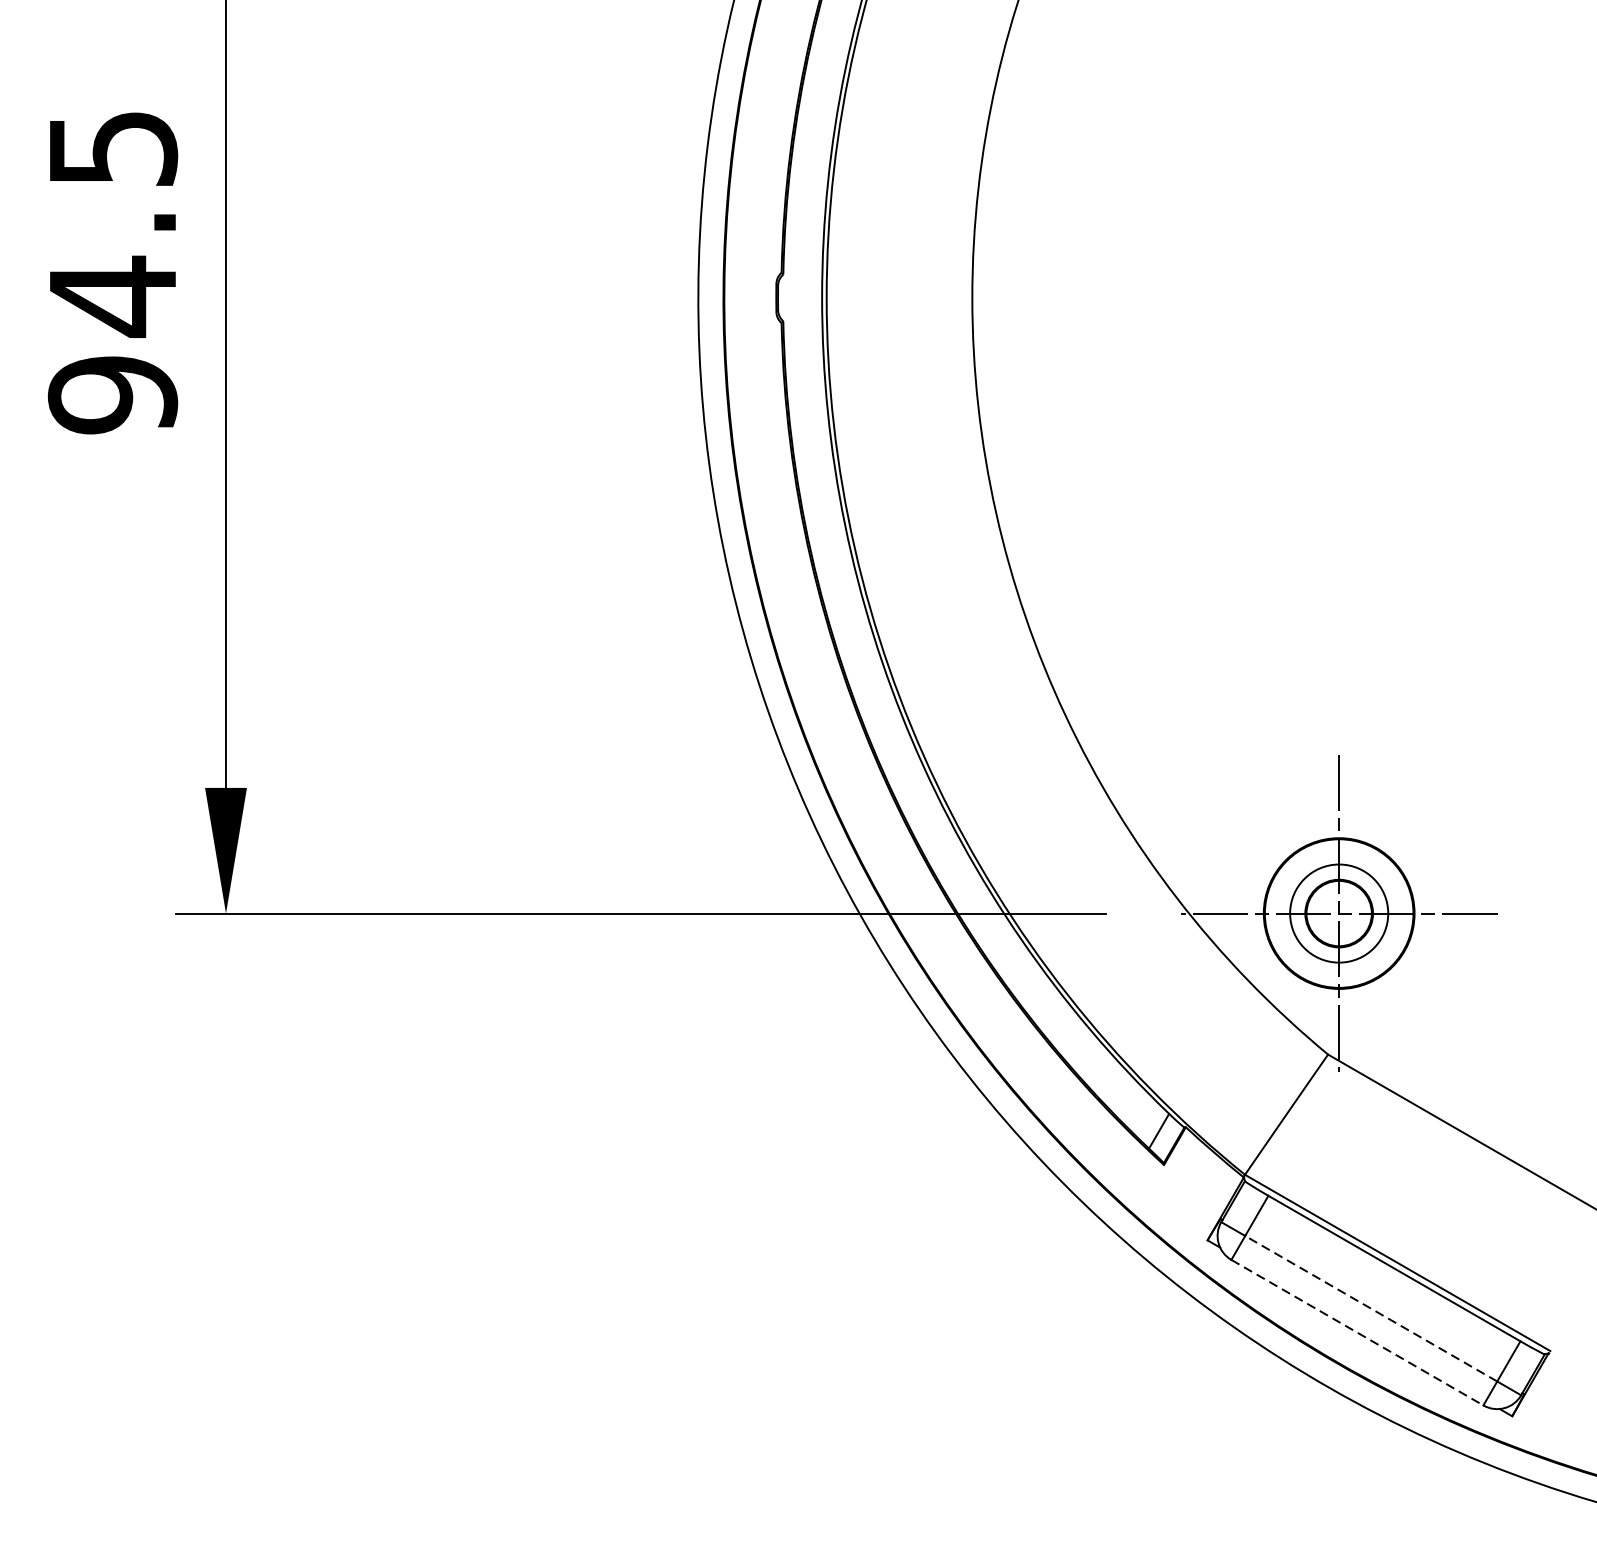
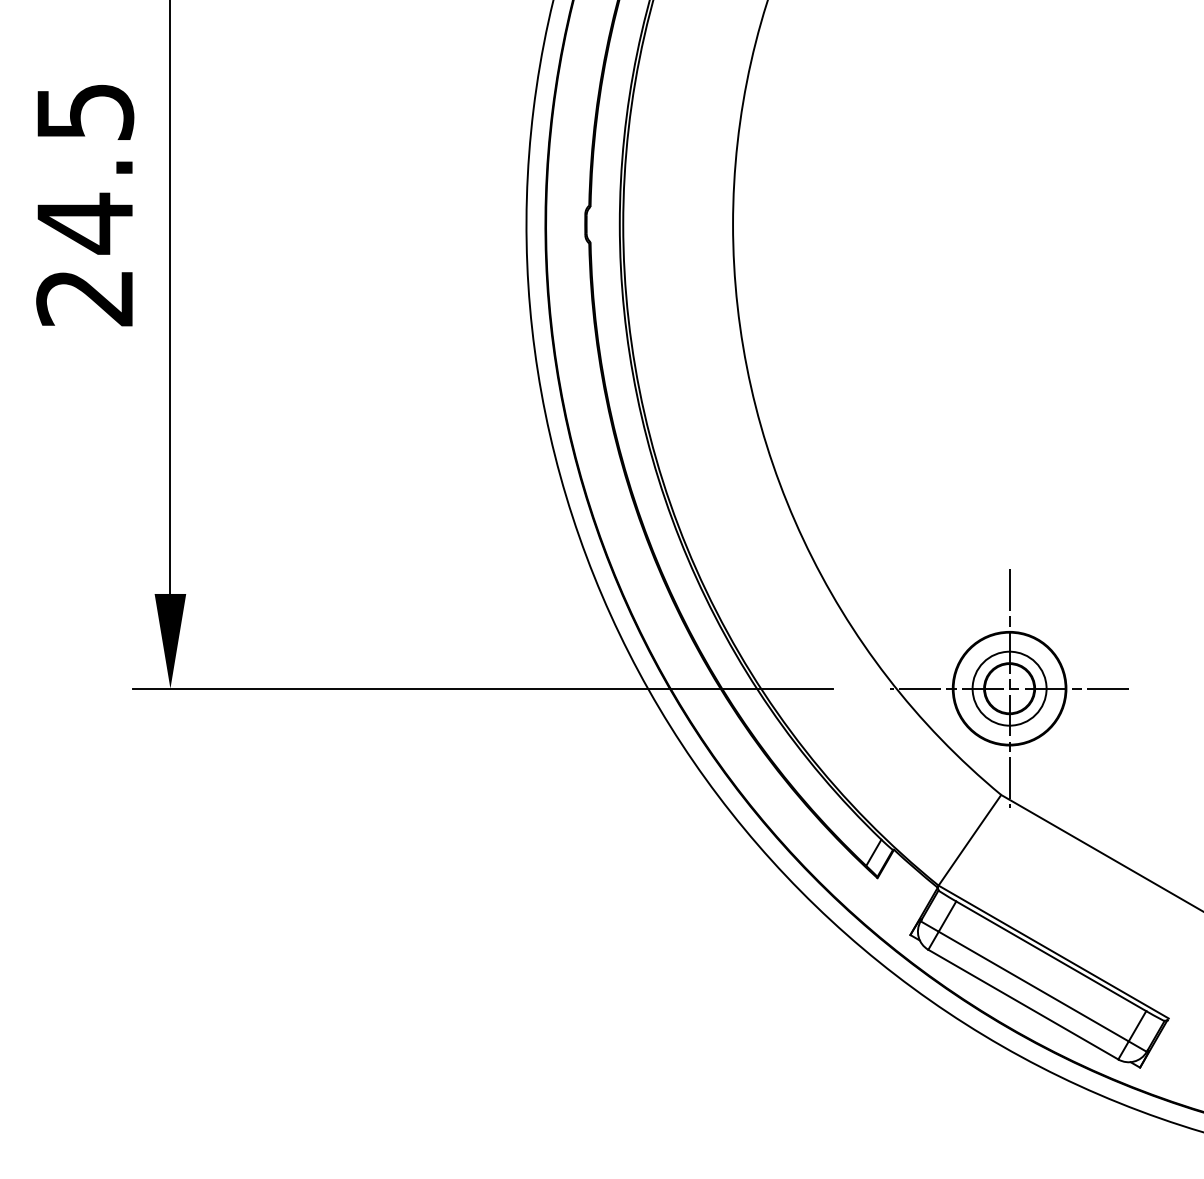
text: (113, 394) -> (85, 297), 94.5 -> 24.5
line: (1370, 1308) -> (1033, 986), dashed -> solid
line: (1357, 1332) -> (1023, 1004), dashed -> solid

